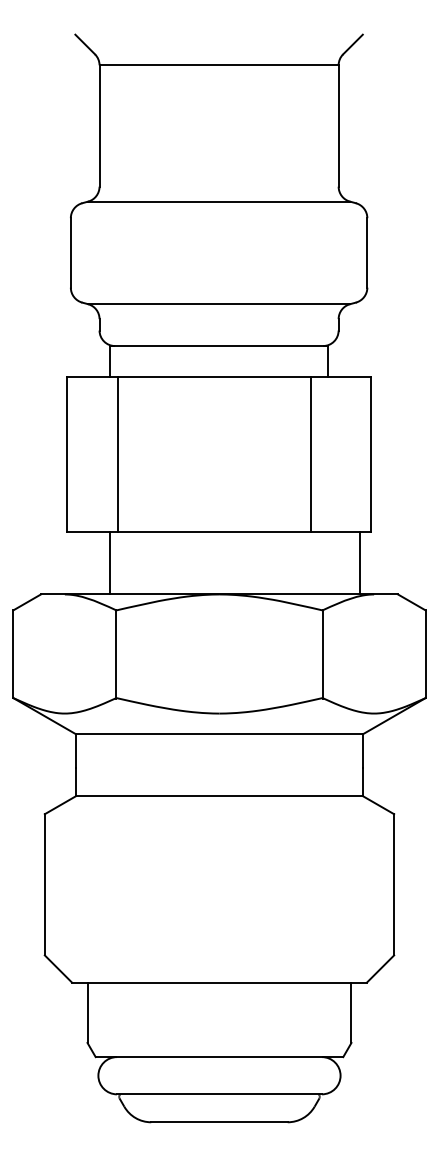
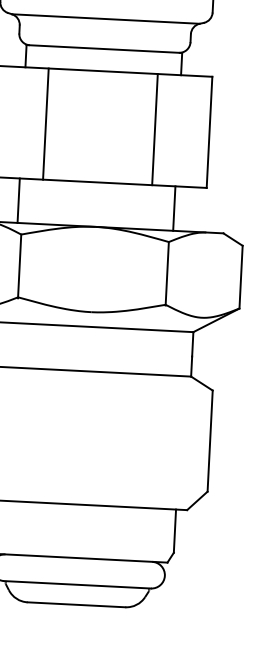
line: (117, 454) -> (45, 123), moved
line: (311, 454) -> (155, 129), moved
line: (359, 563) -> (174, 208), moved

